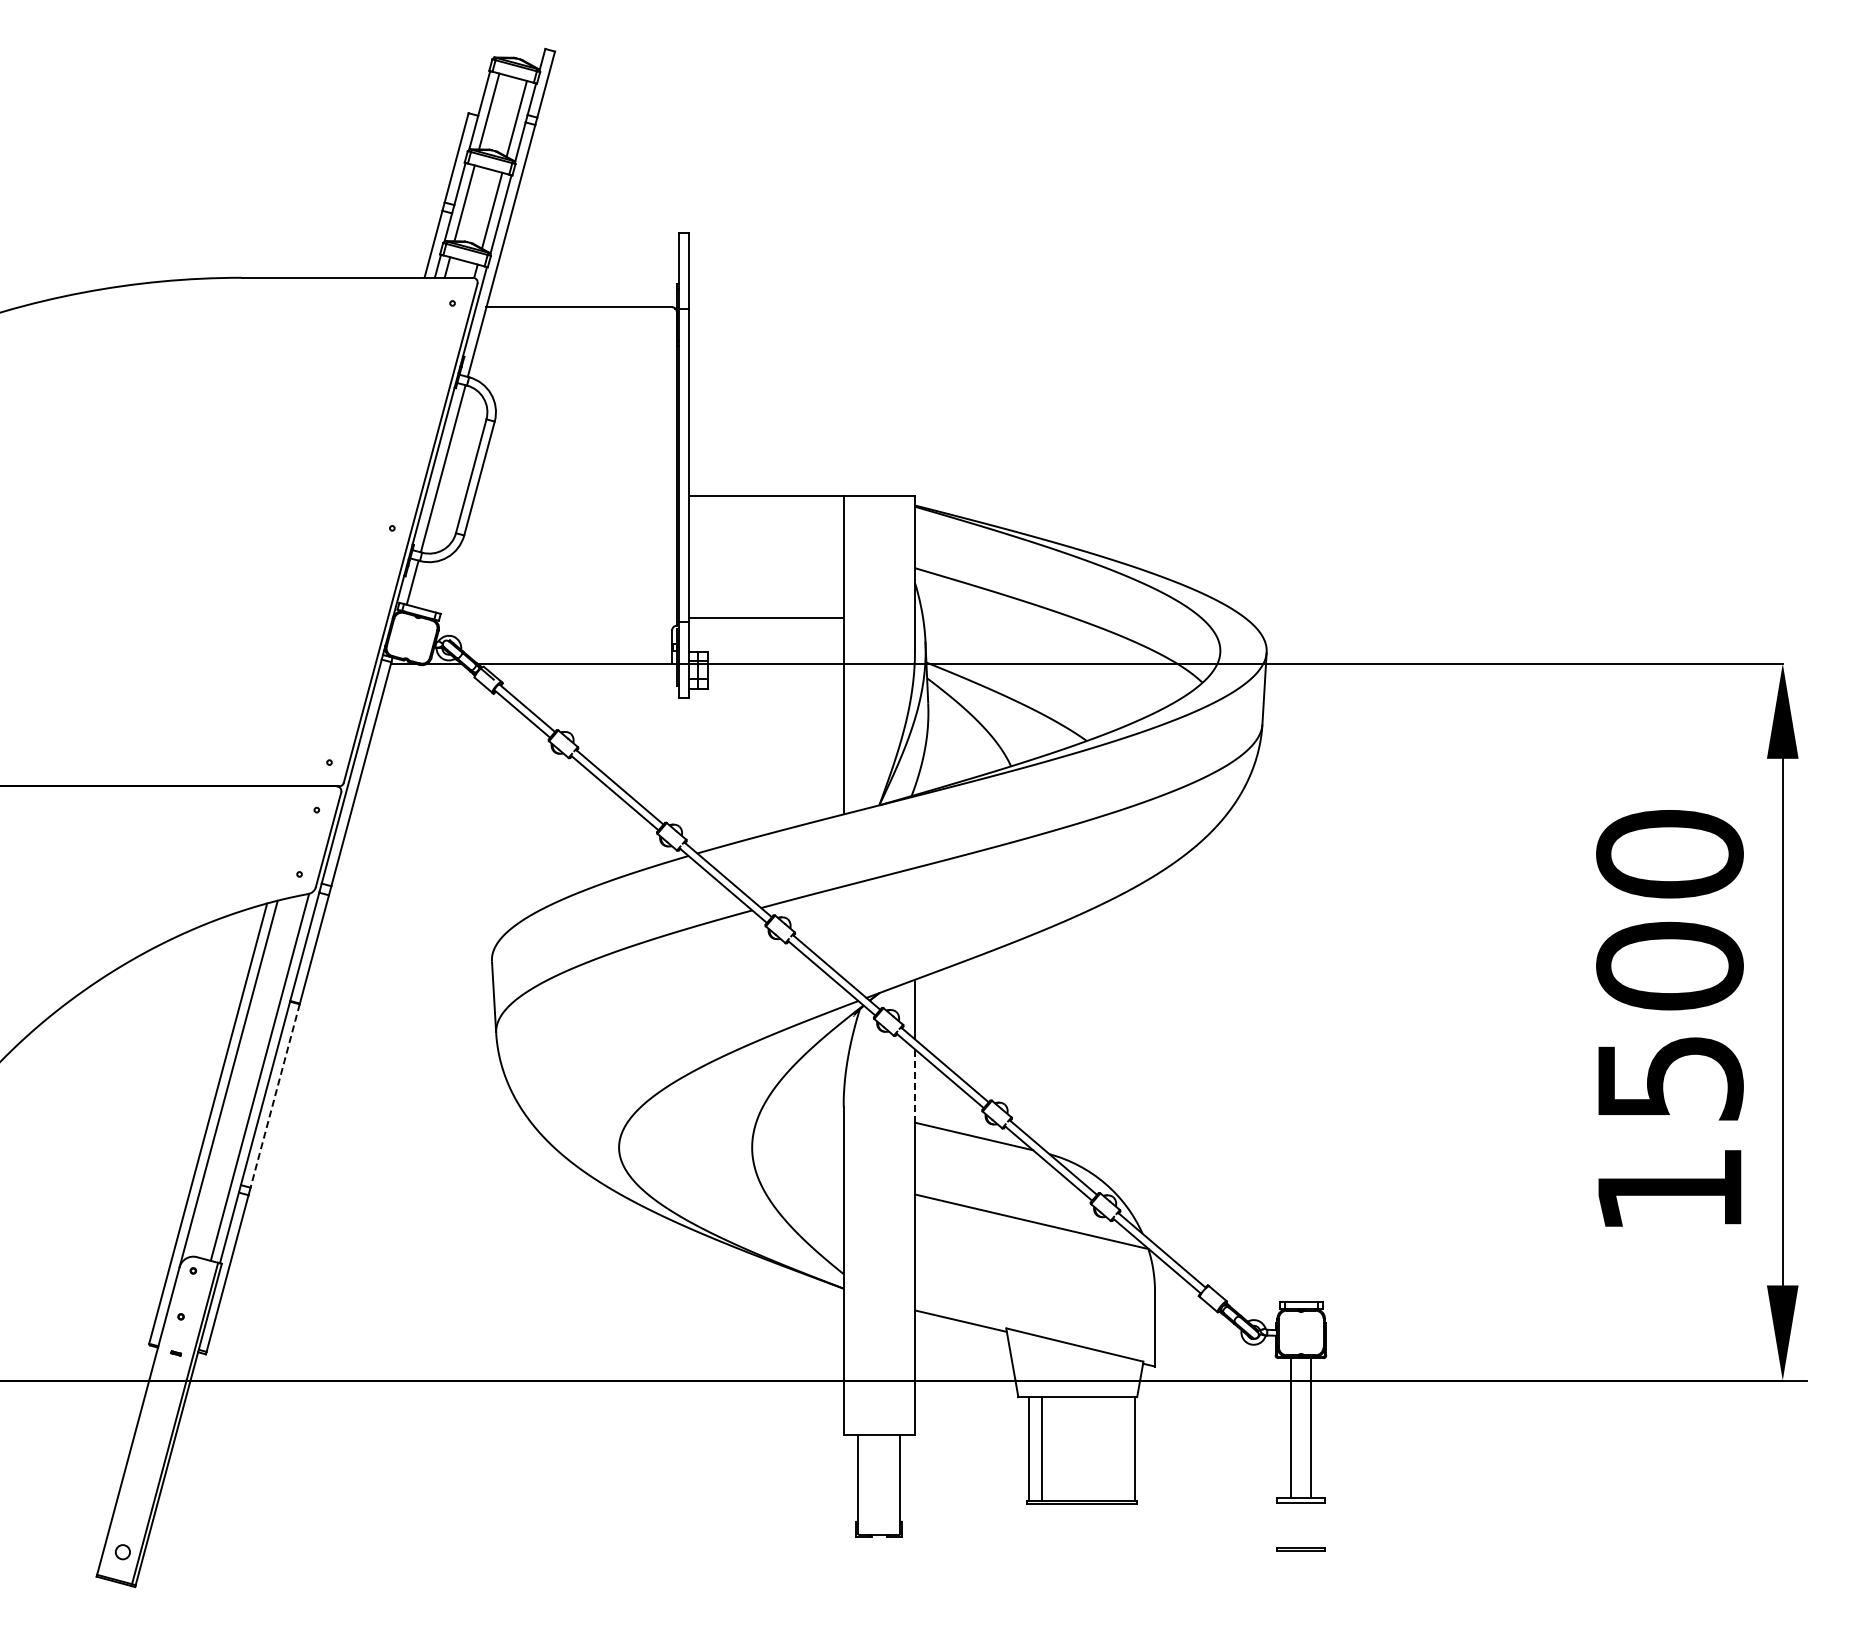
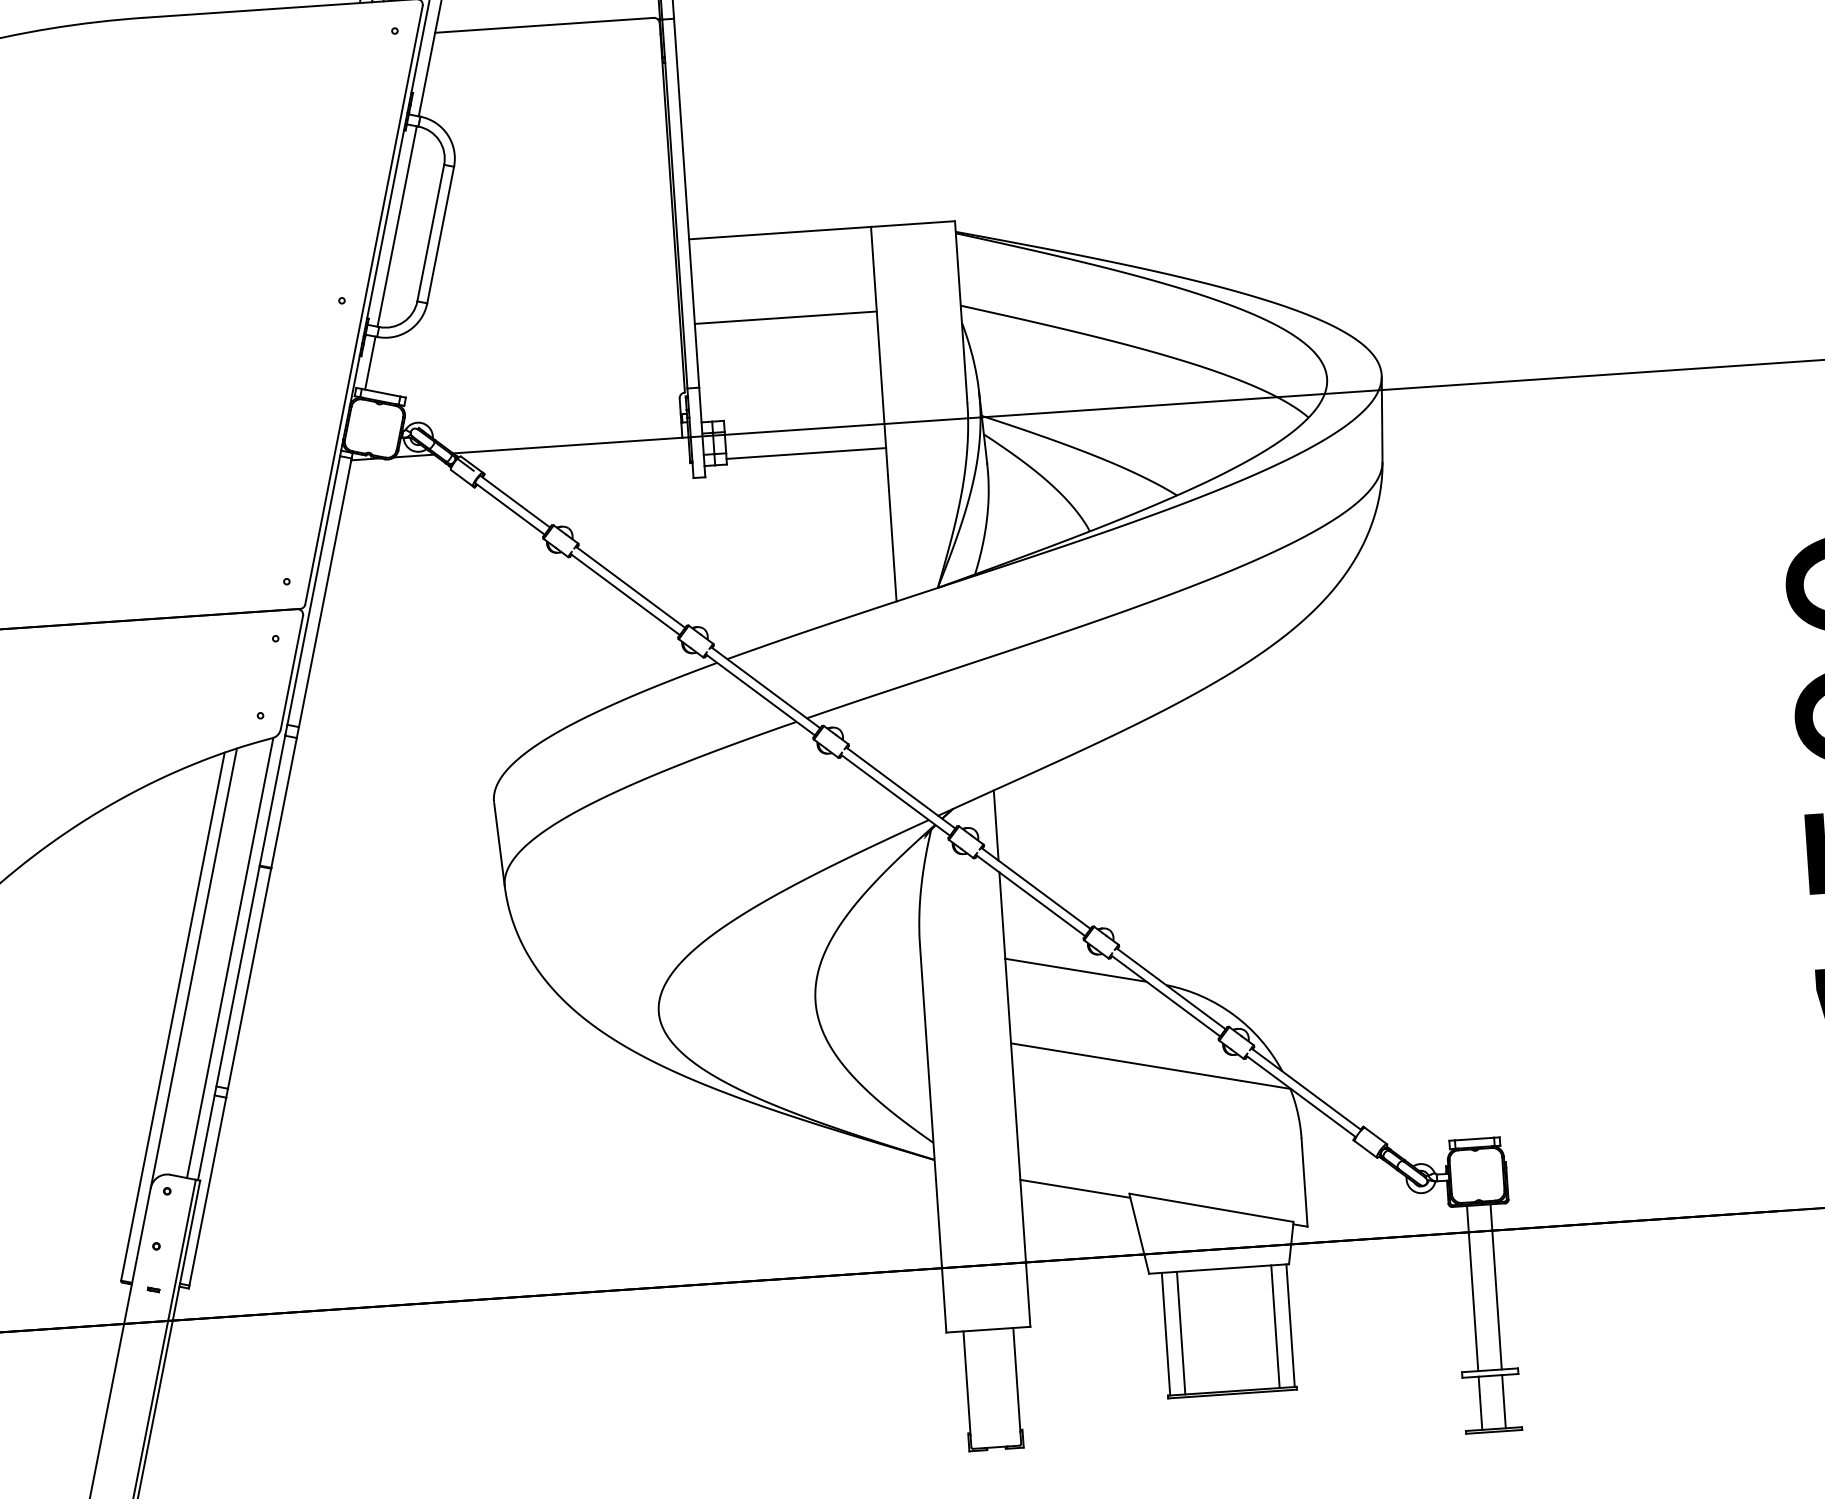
line: (766, 618) -> (785, 317), moved
line: (775, 684) -> (805, 453), added
line: (914, 1086) -> (1001, 916), dashed -> solid
line: (275, 1096) -> (250, 979), dashed -> solid
line: (1122, 1449) -> (1275, 1327), added
line: (1290, 1525) -> (1479, 1403), added
line: (1310, 1525) -> (1503, 1401), added

